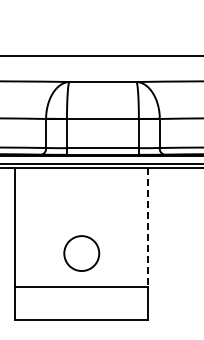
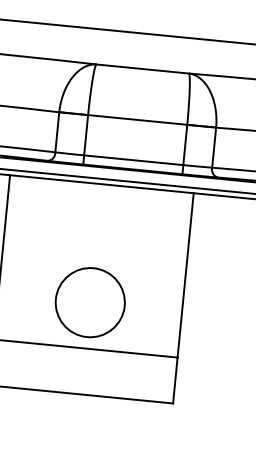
line: (148, 227) -> (185, 275), dashed -> solid
circle: (81, 253) -> (89, 302), size x1.43

